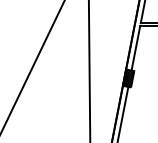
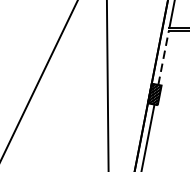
line: (135, 48) -> (163, 58), solid -> dashed

